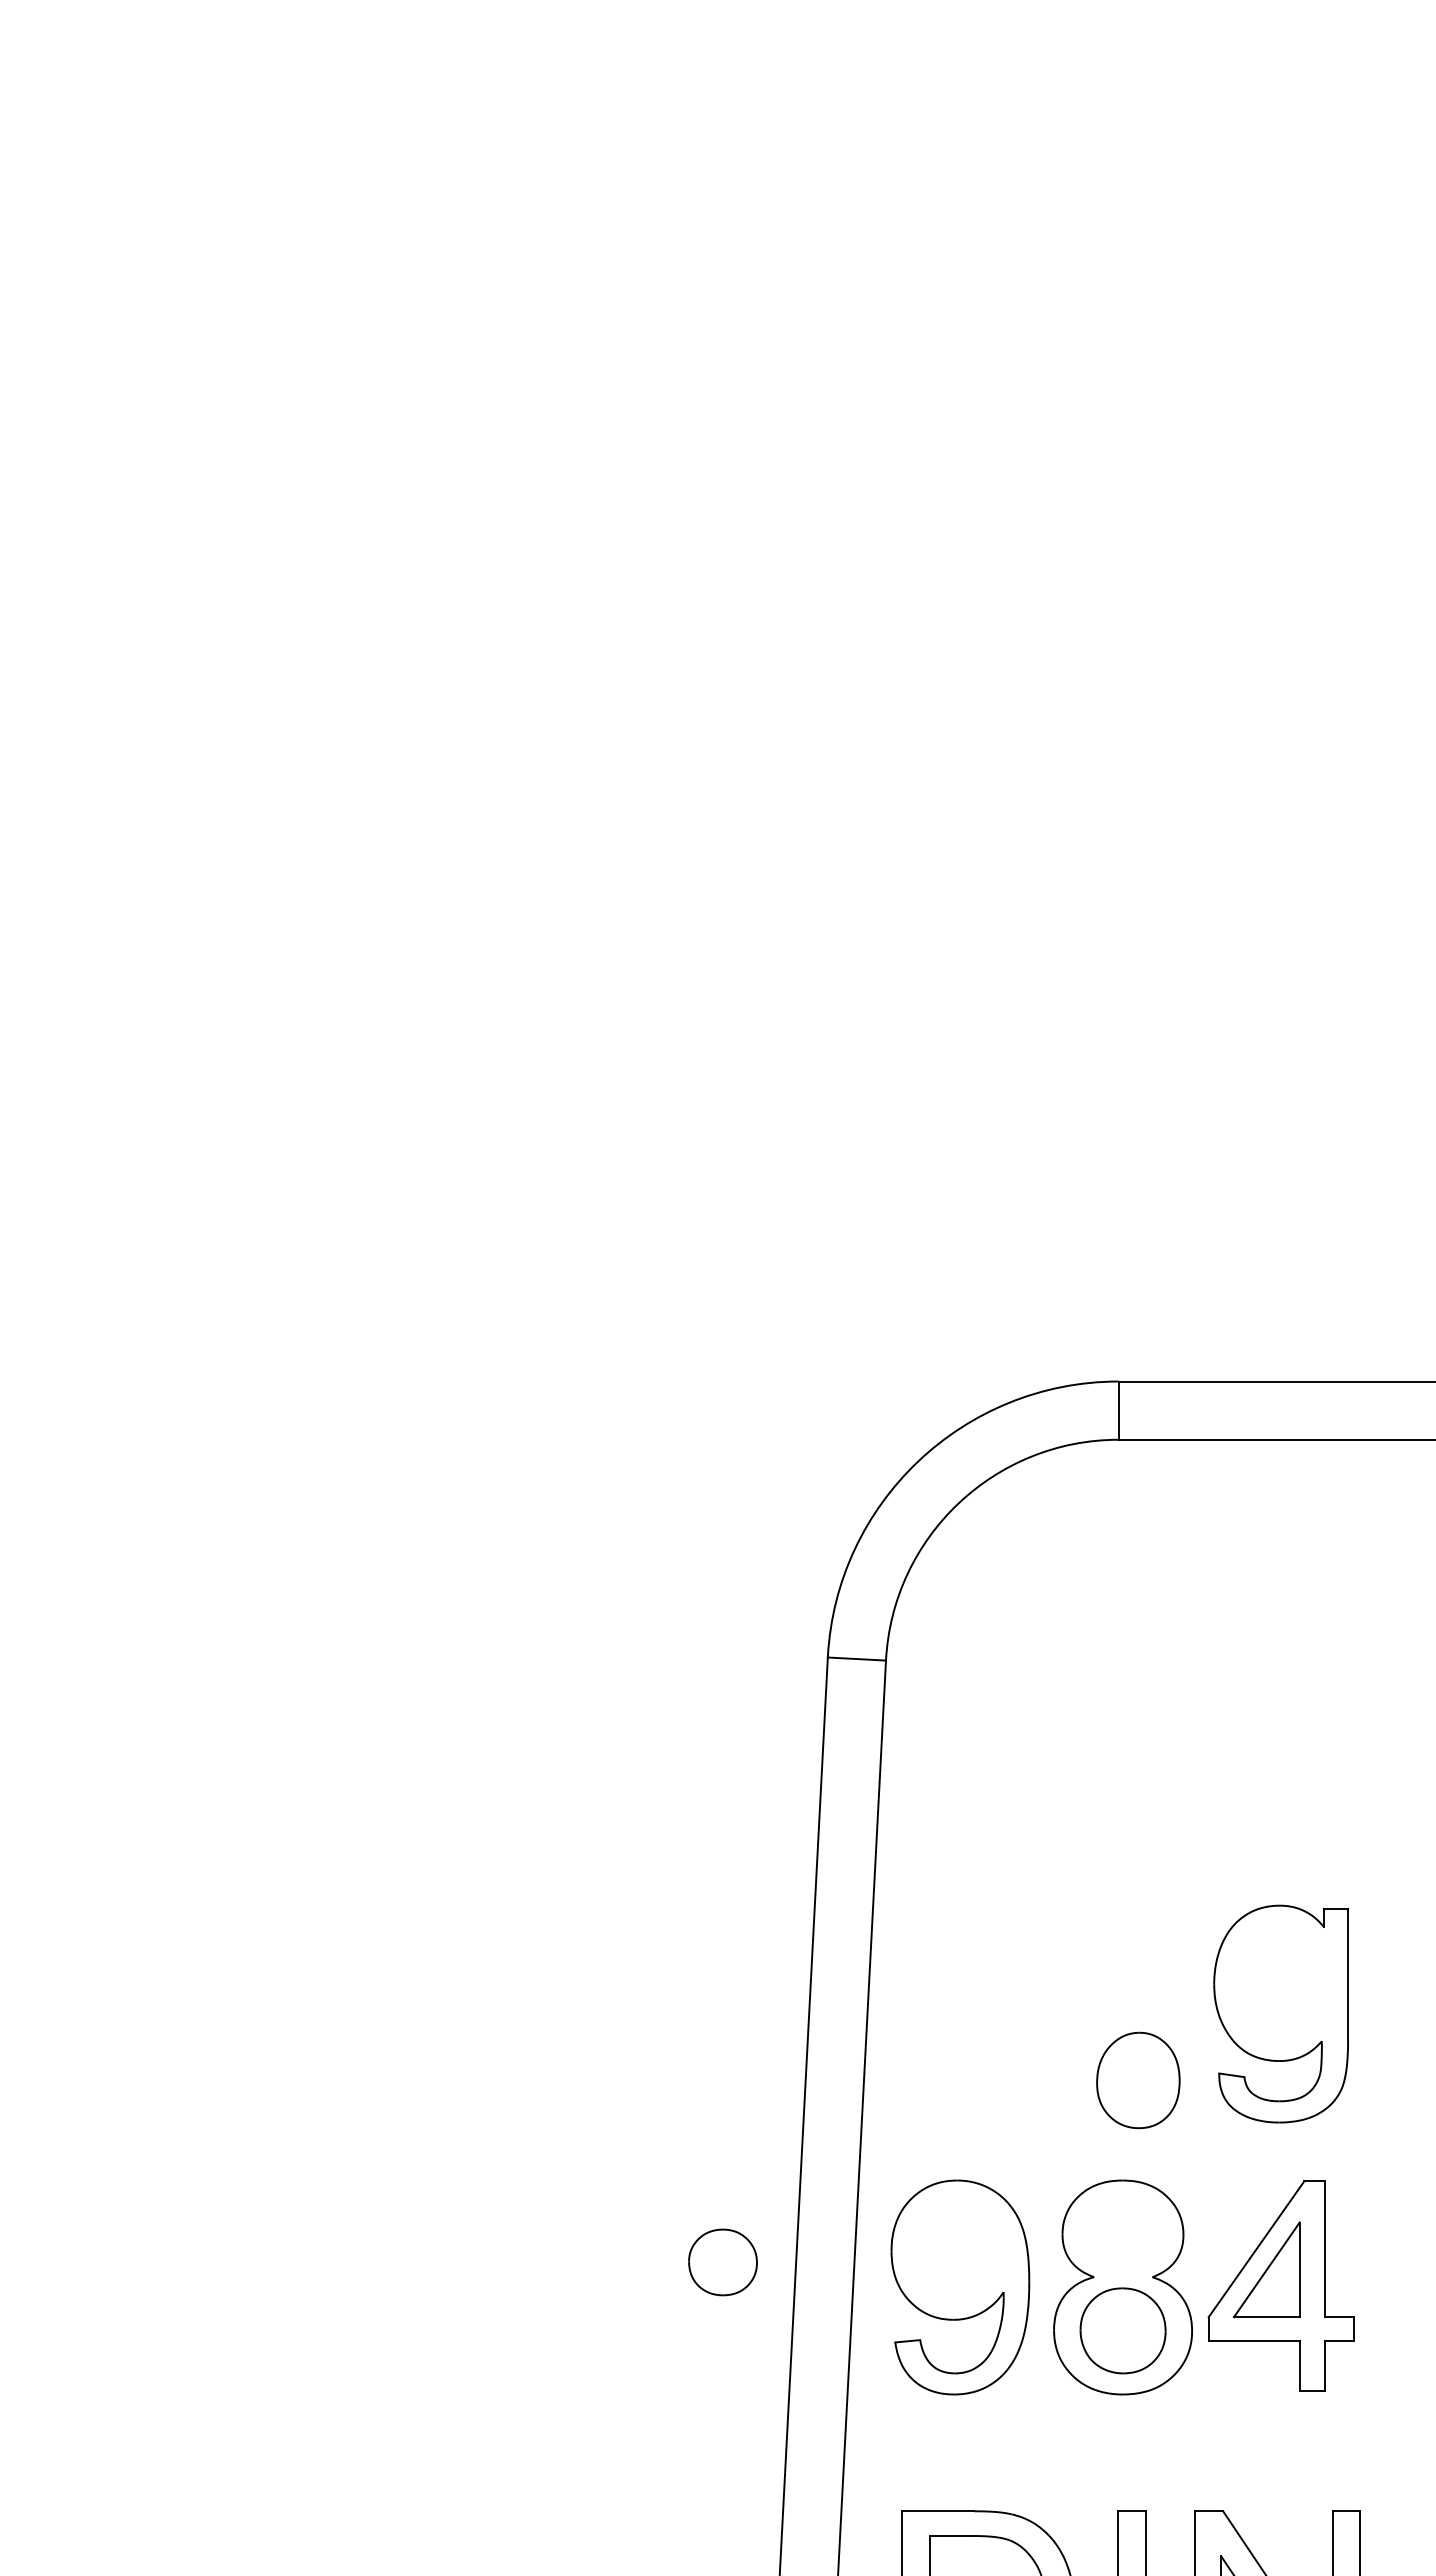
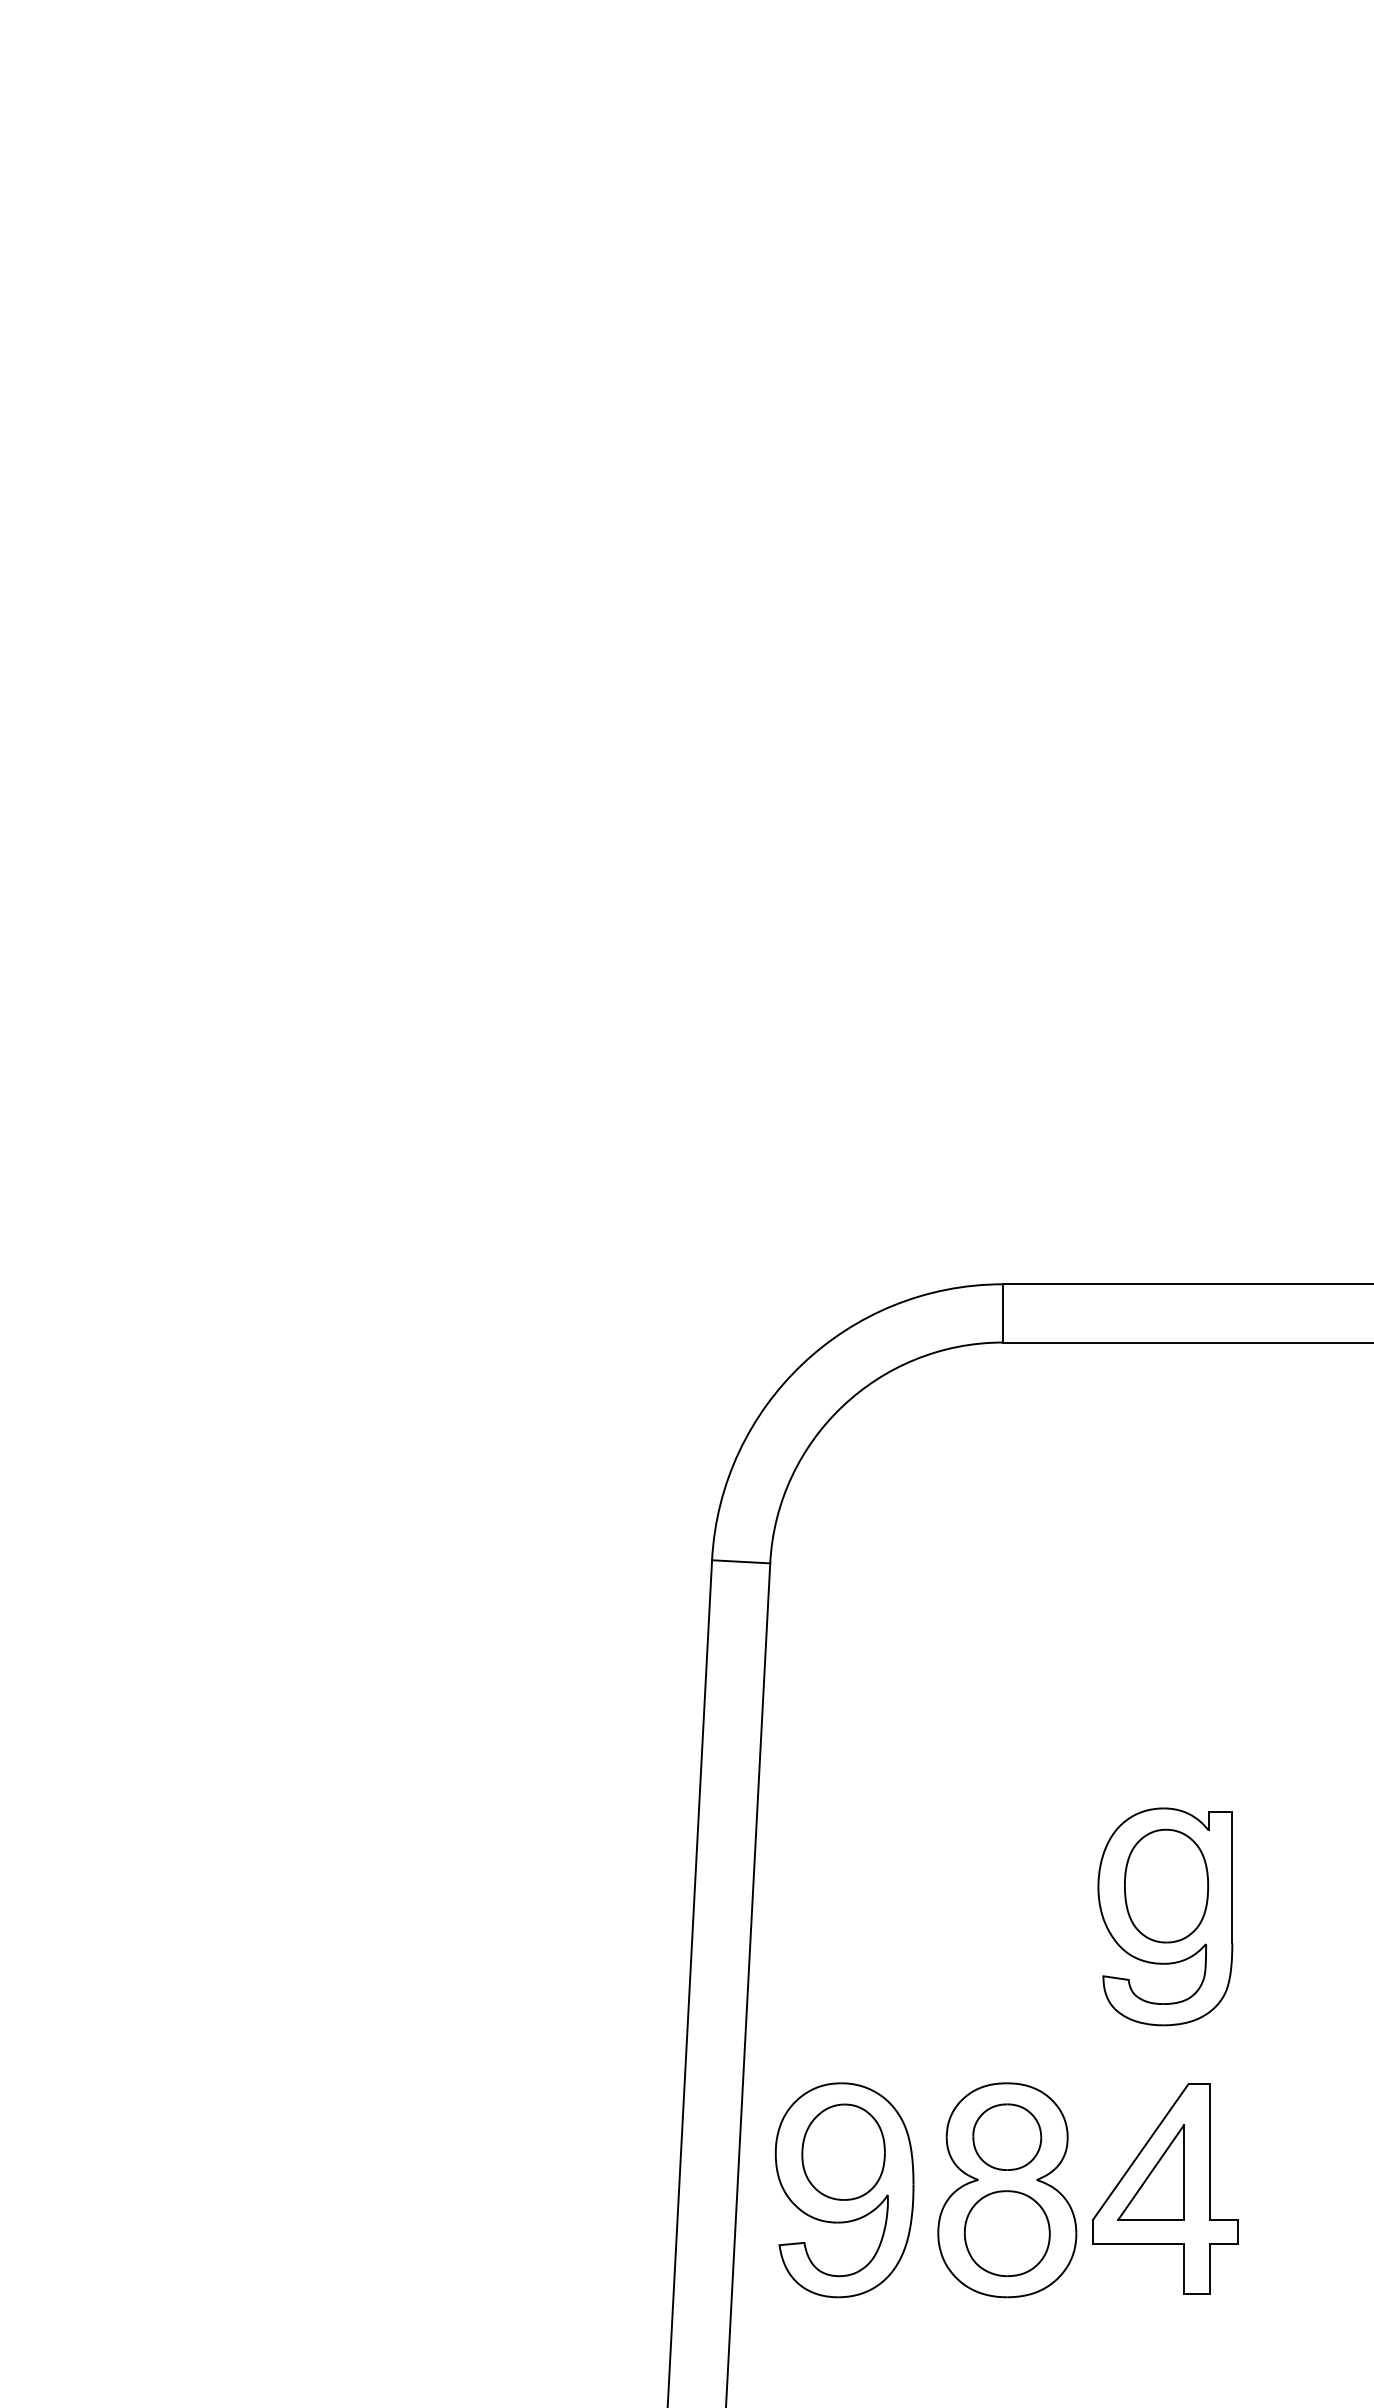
part: (1281, 1983) -> (1165, 1886), added
part: (1138, 2080) -> (843, 2152), moved
part: (722, 2262) -> (1006, 2137), moved

